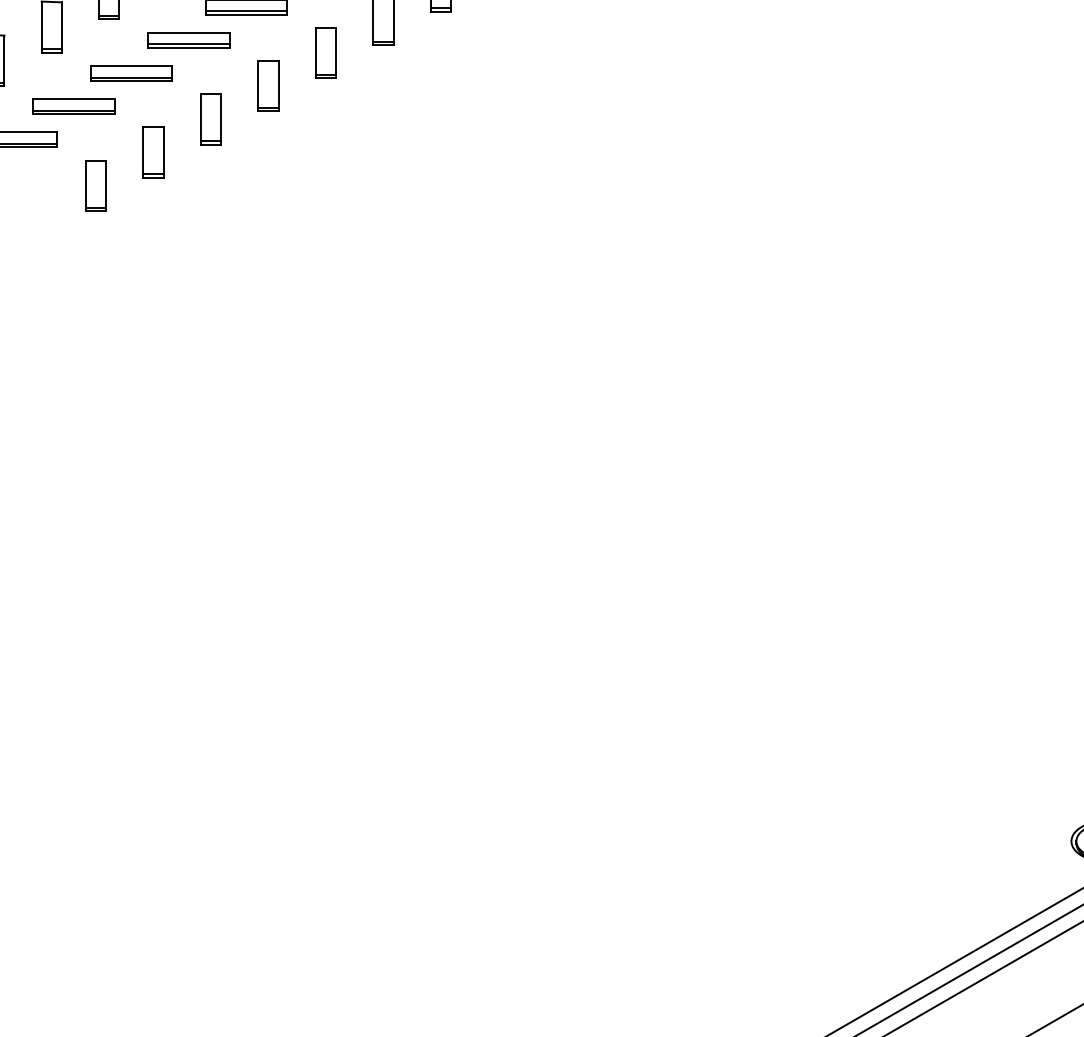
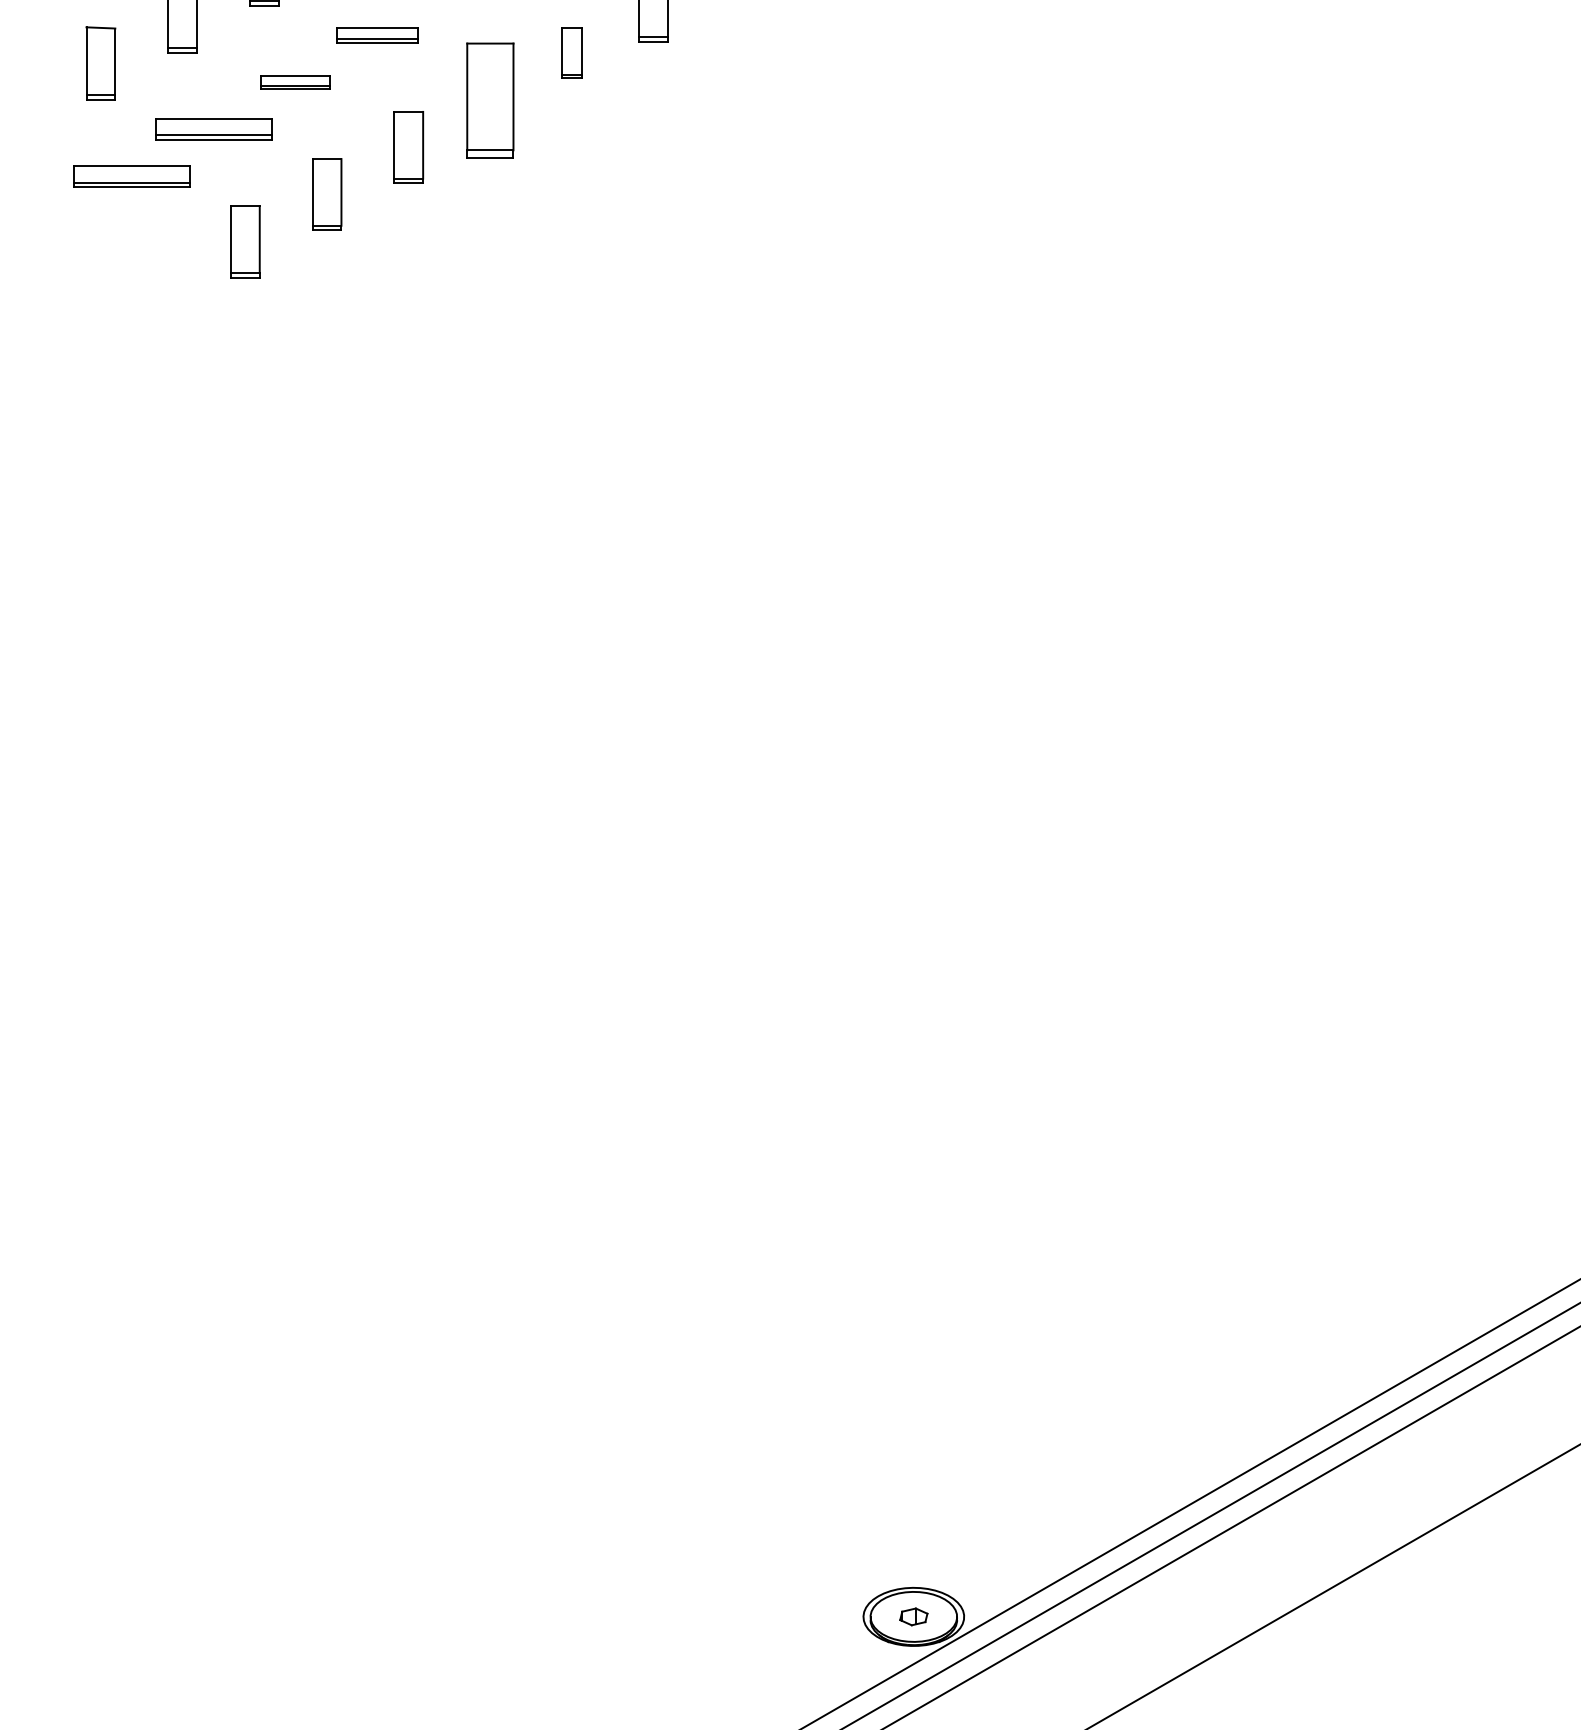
part: (188, 39) -> (377, 34), size x0.7
part: (326, 52) -> (572, 52), size x0.7
part: (131, 73) -> (295, 82), size x0.6
part: (268, 85) -> (490, 99), size x1.6

